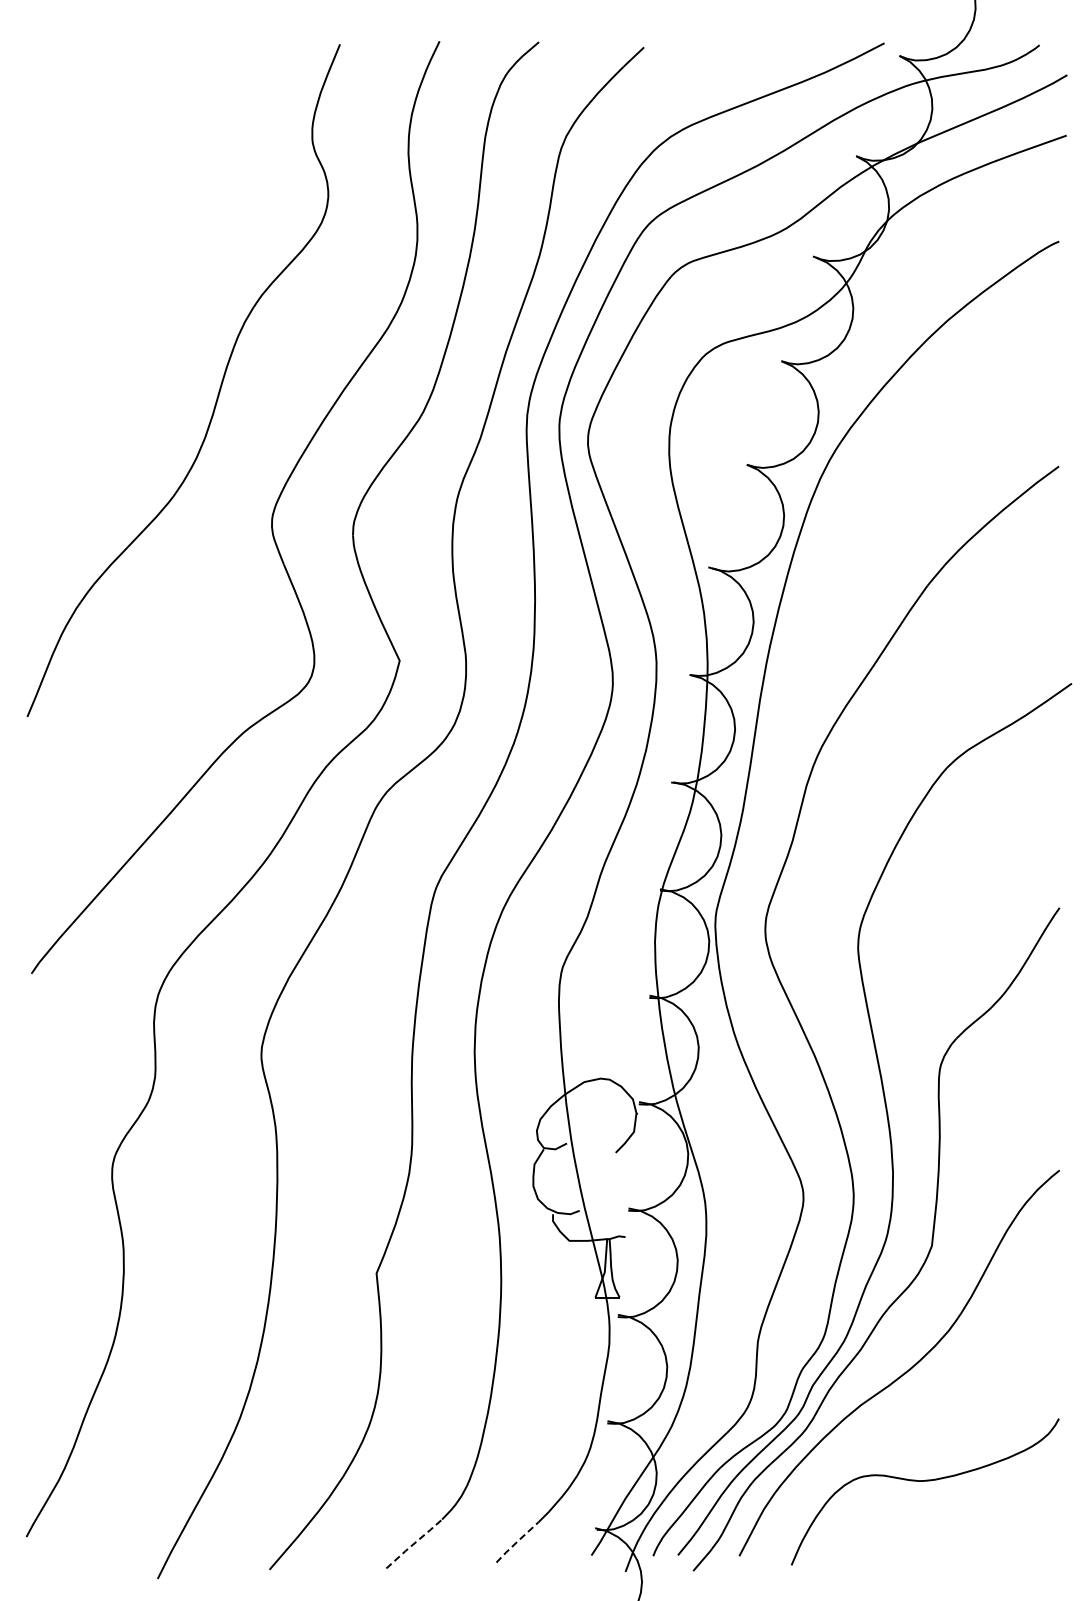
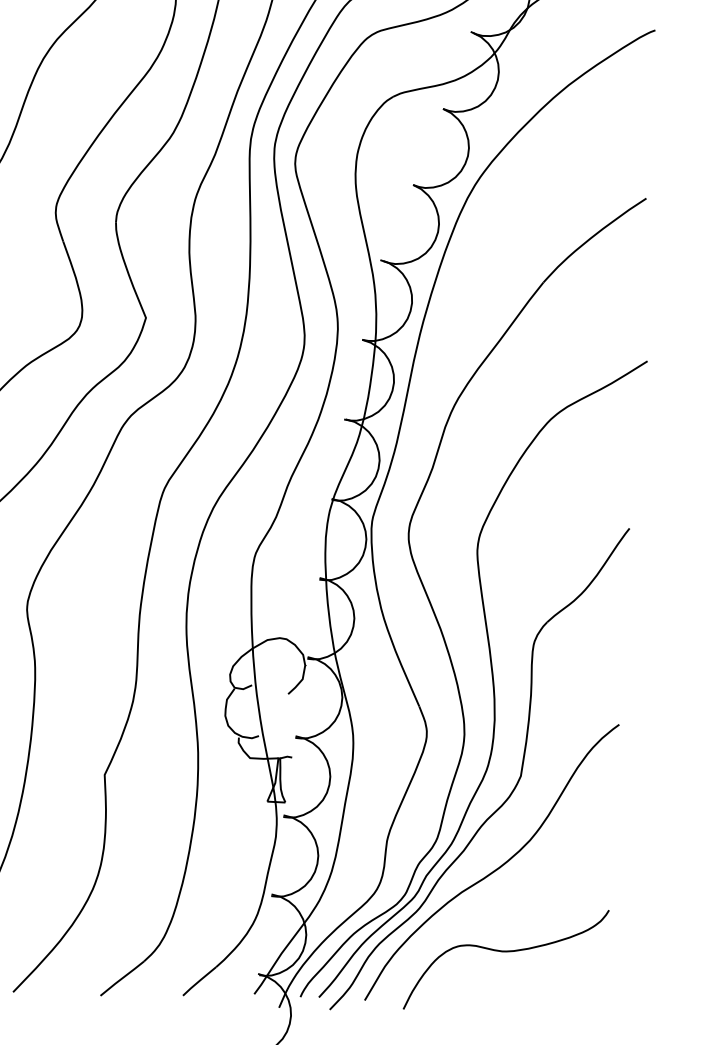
line: (517, 1542) -> (199, 981), dashed -> solid
line: (414, 1543) -> (122, 978), dashed -> solid

